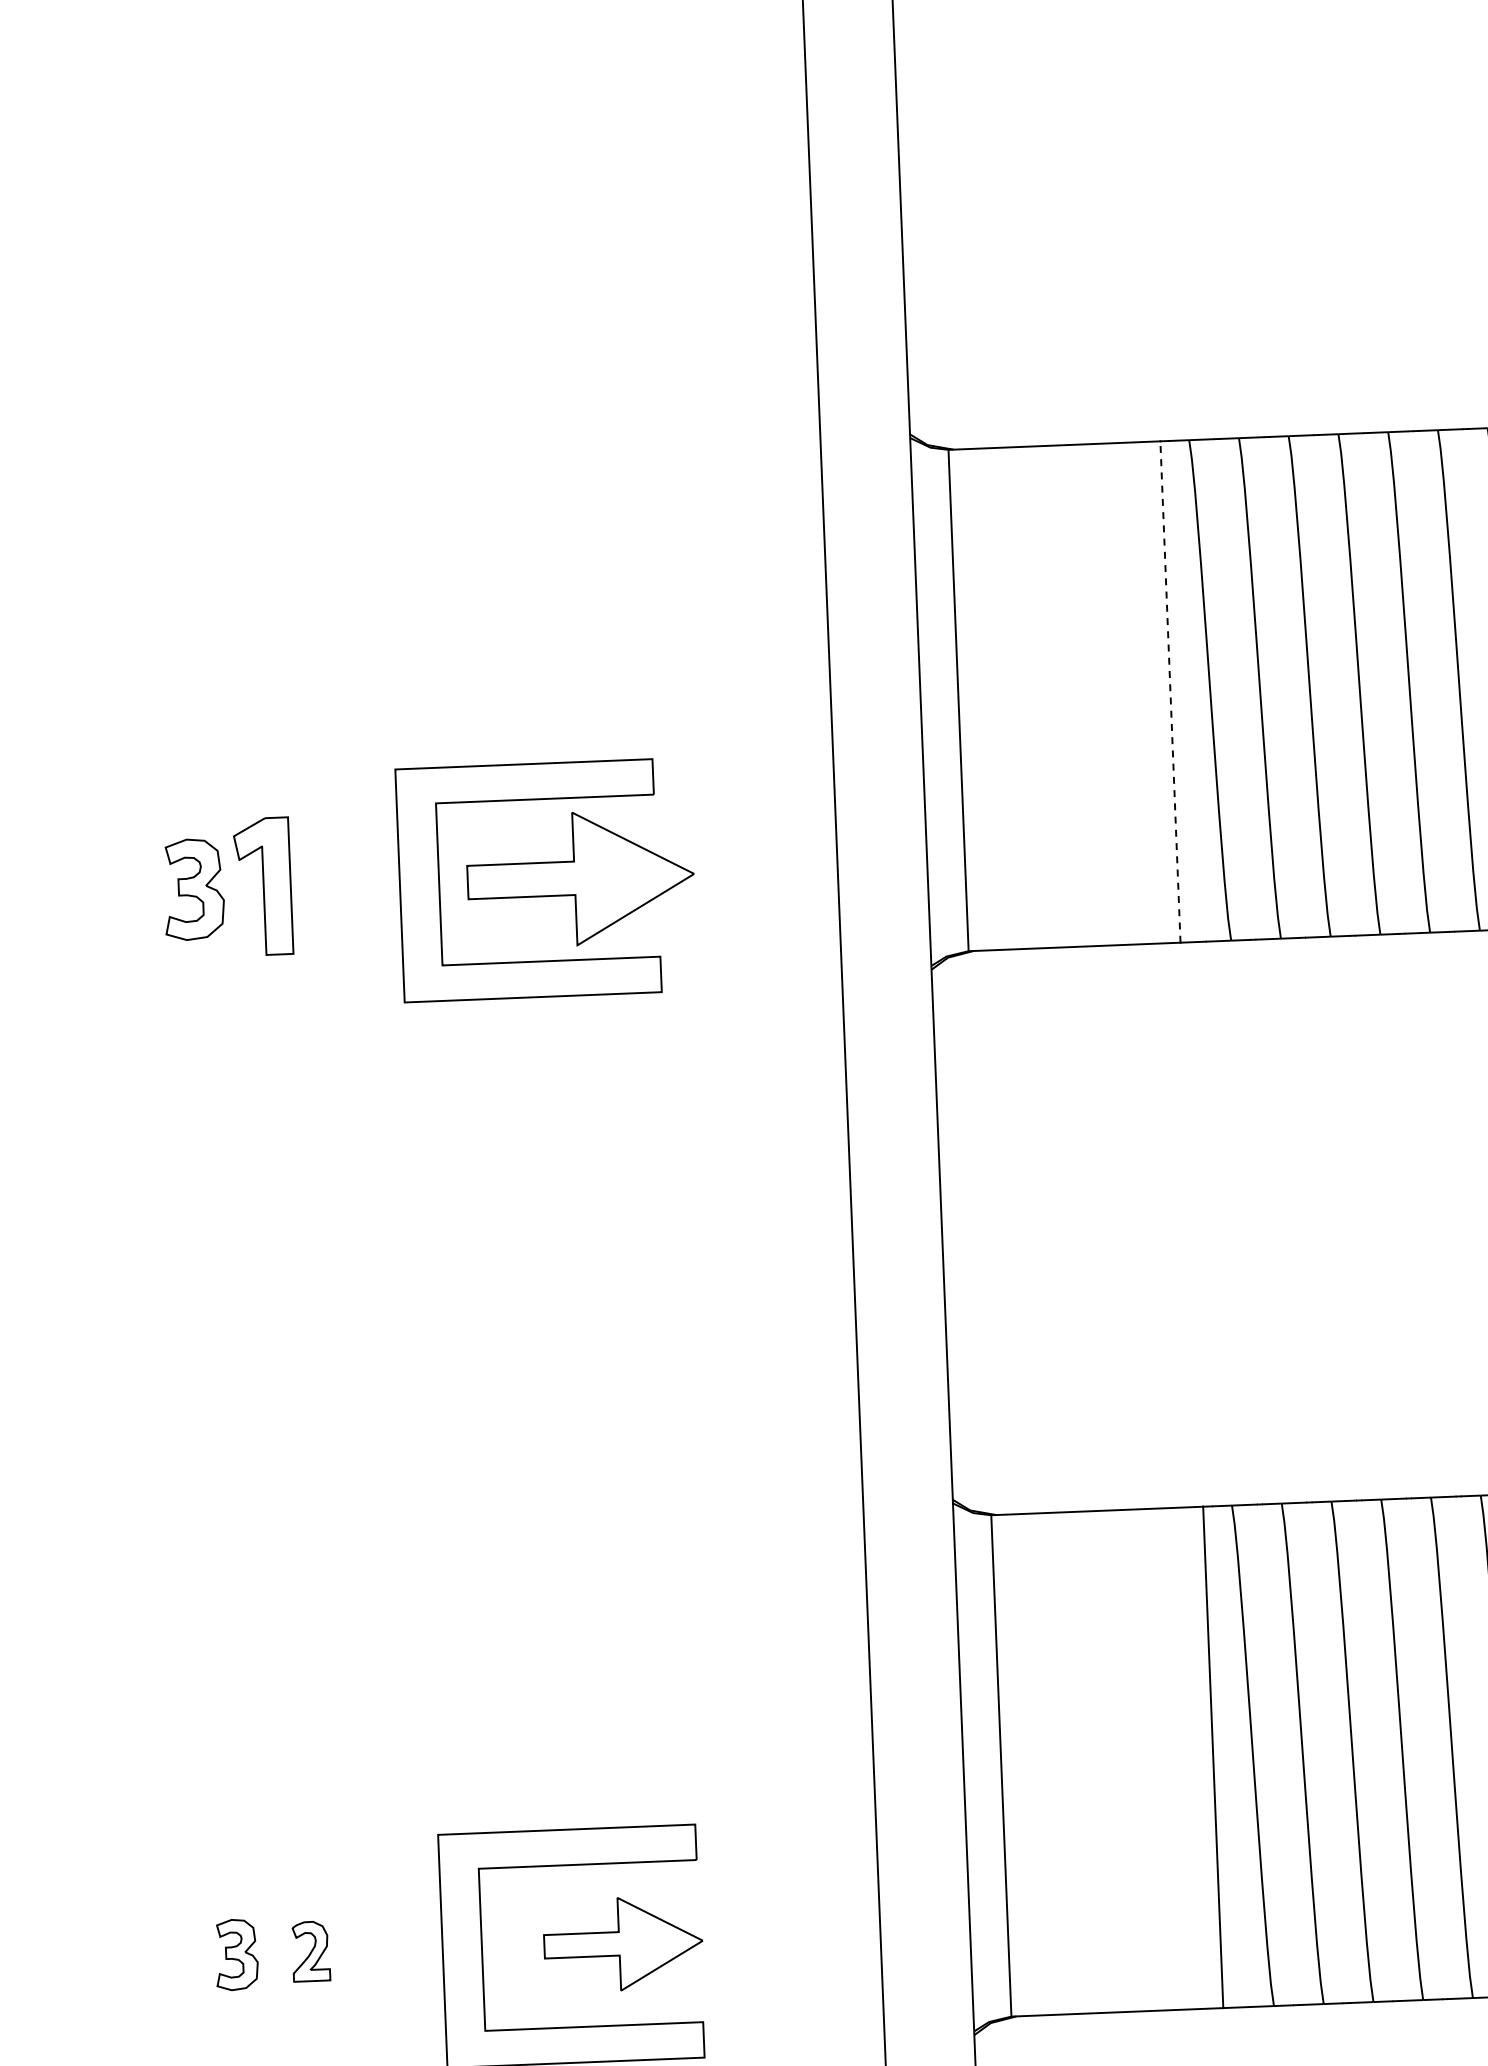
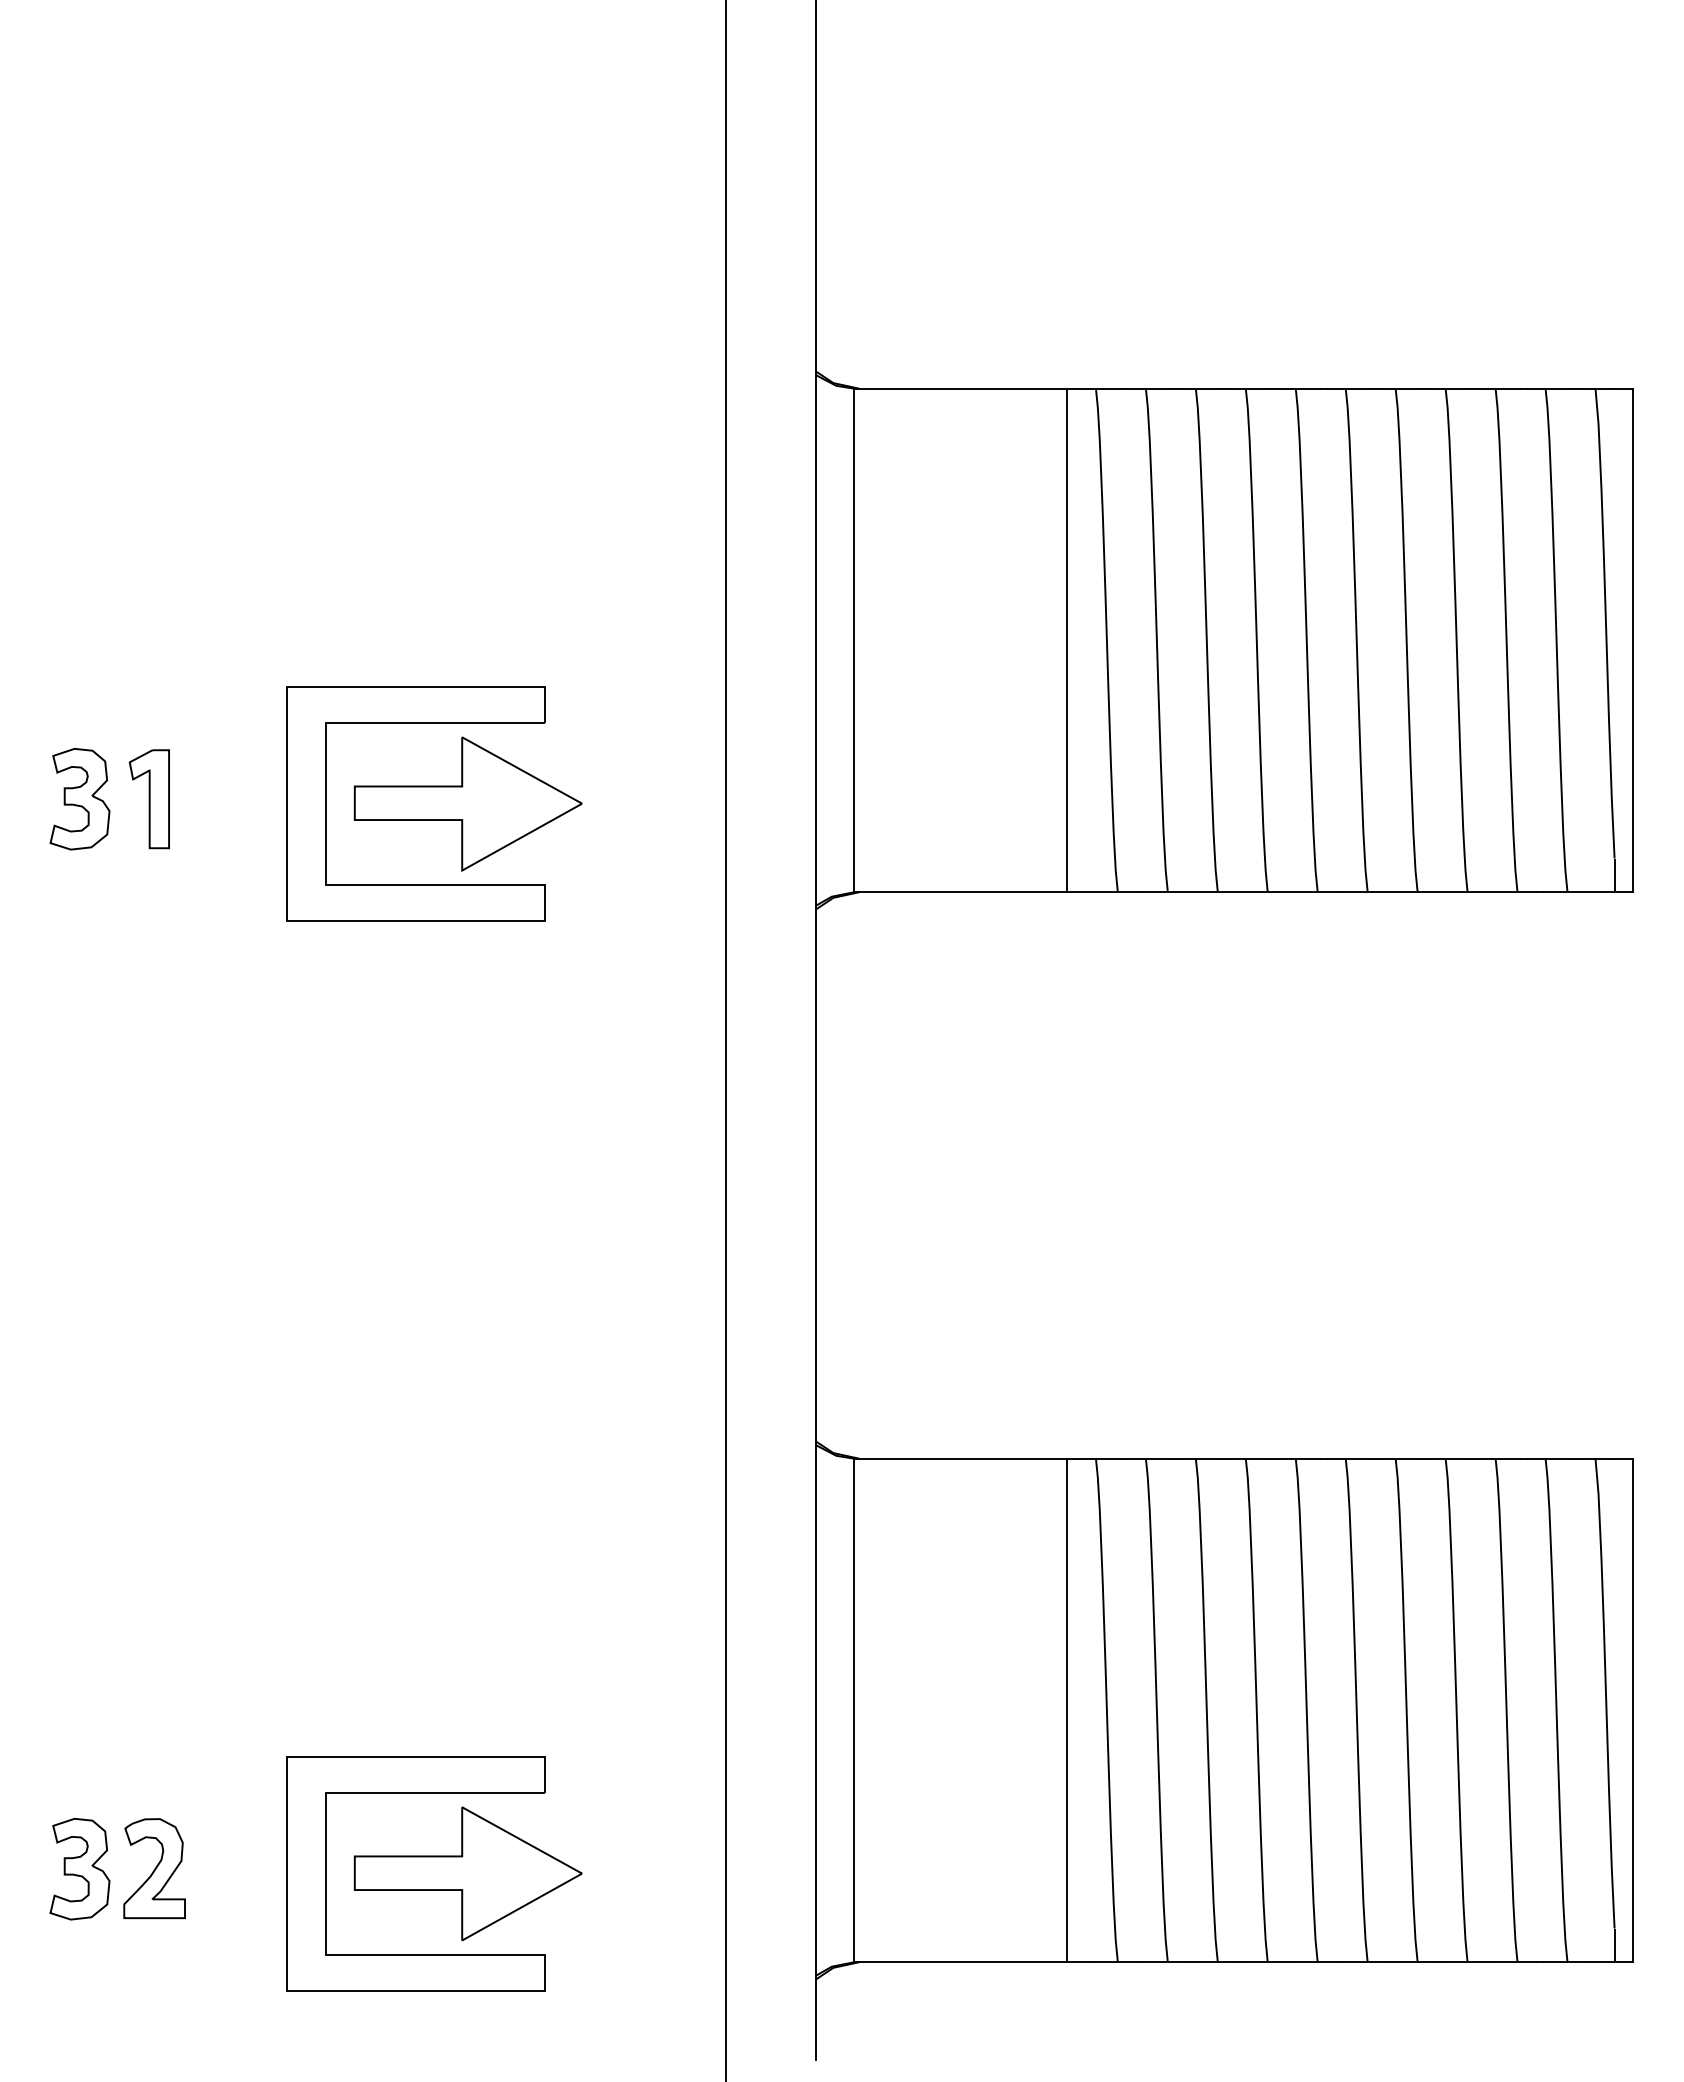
line: (1170, 692) -> (1067, 640), dashed -> solid
part: (262, 887) -> (148, 799), size x0.71
part: (622, 1943) -> (467, 1873), size x1.43
part: (311, 1951) -> (154, 1868), size x1.67
part: (236, 1954) -> (79, 1868), size x1.43

